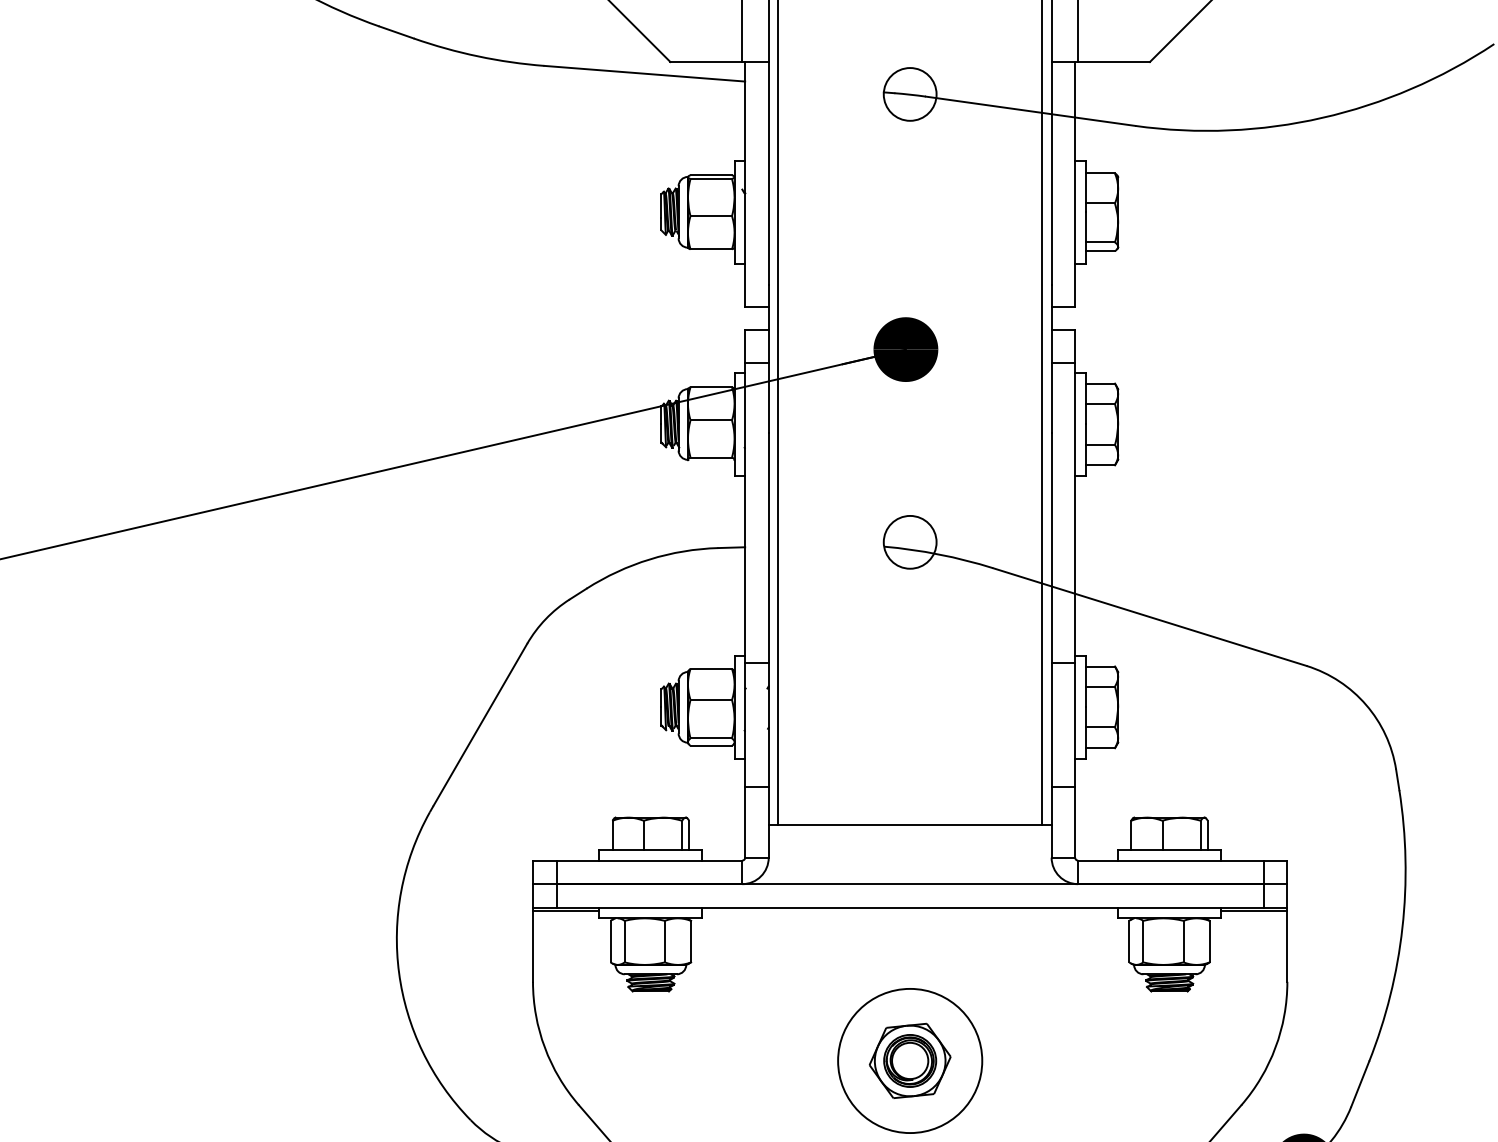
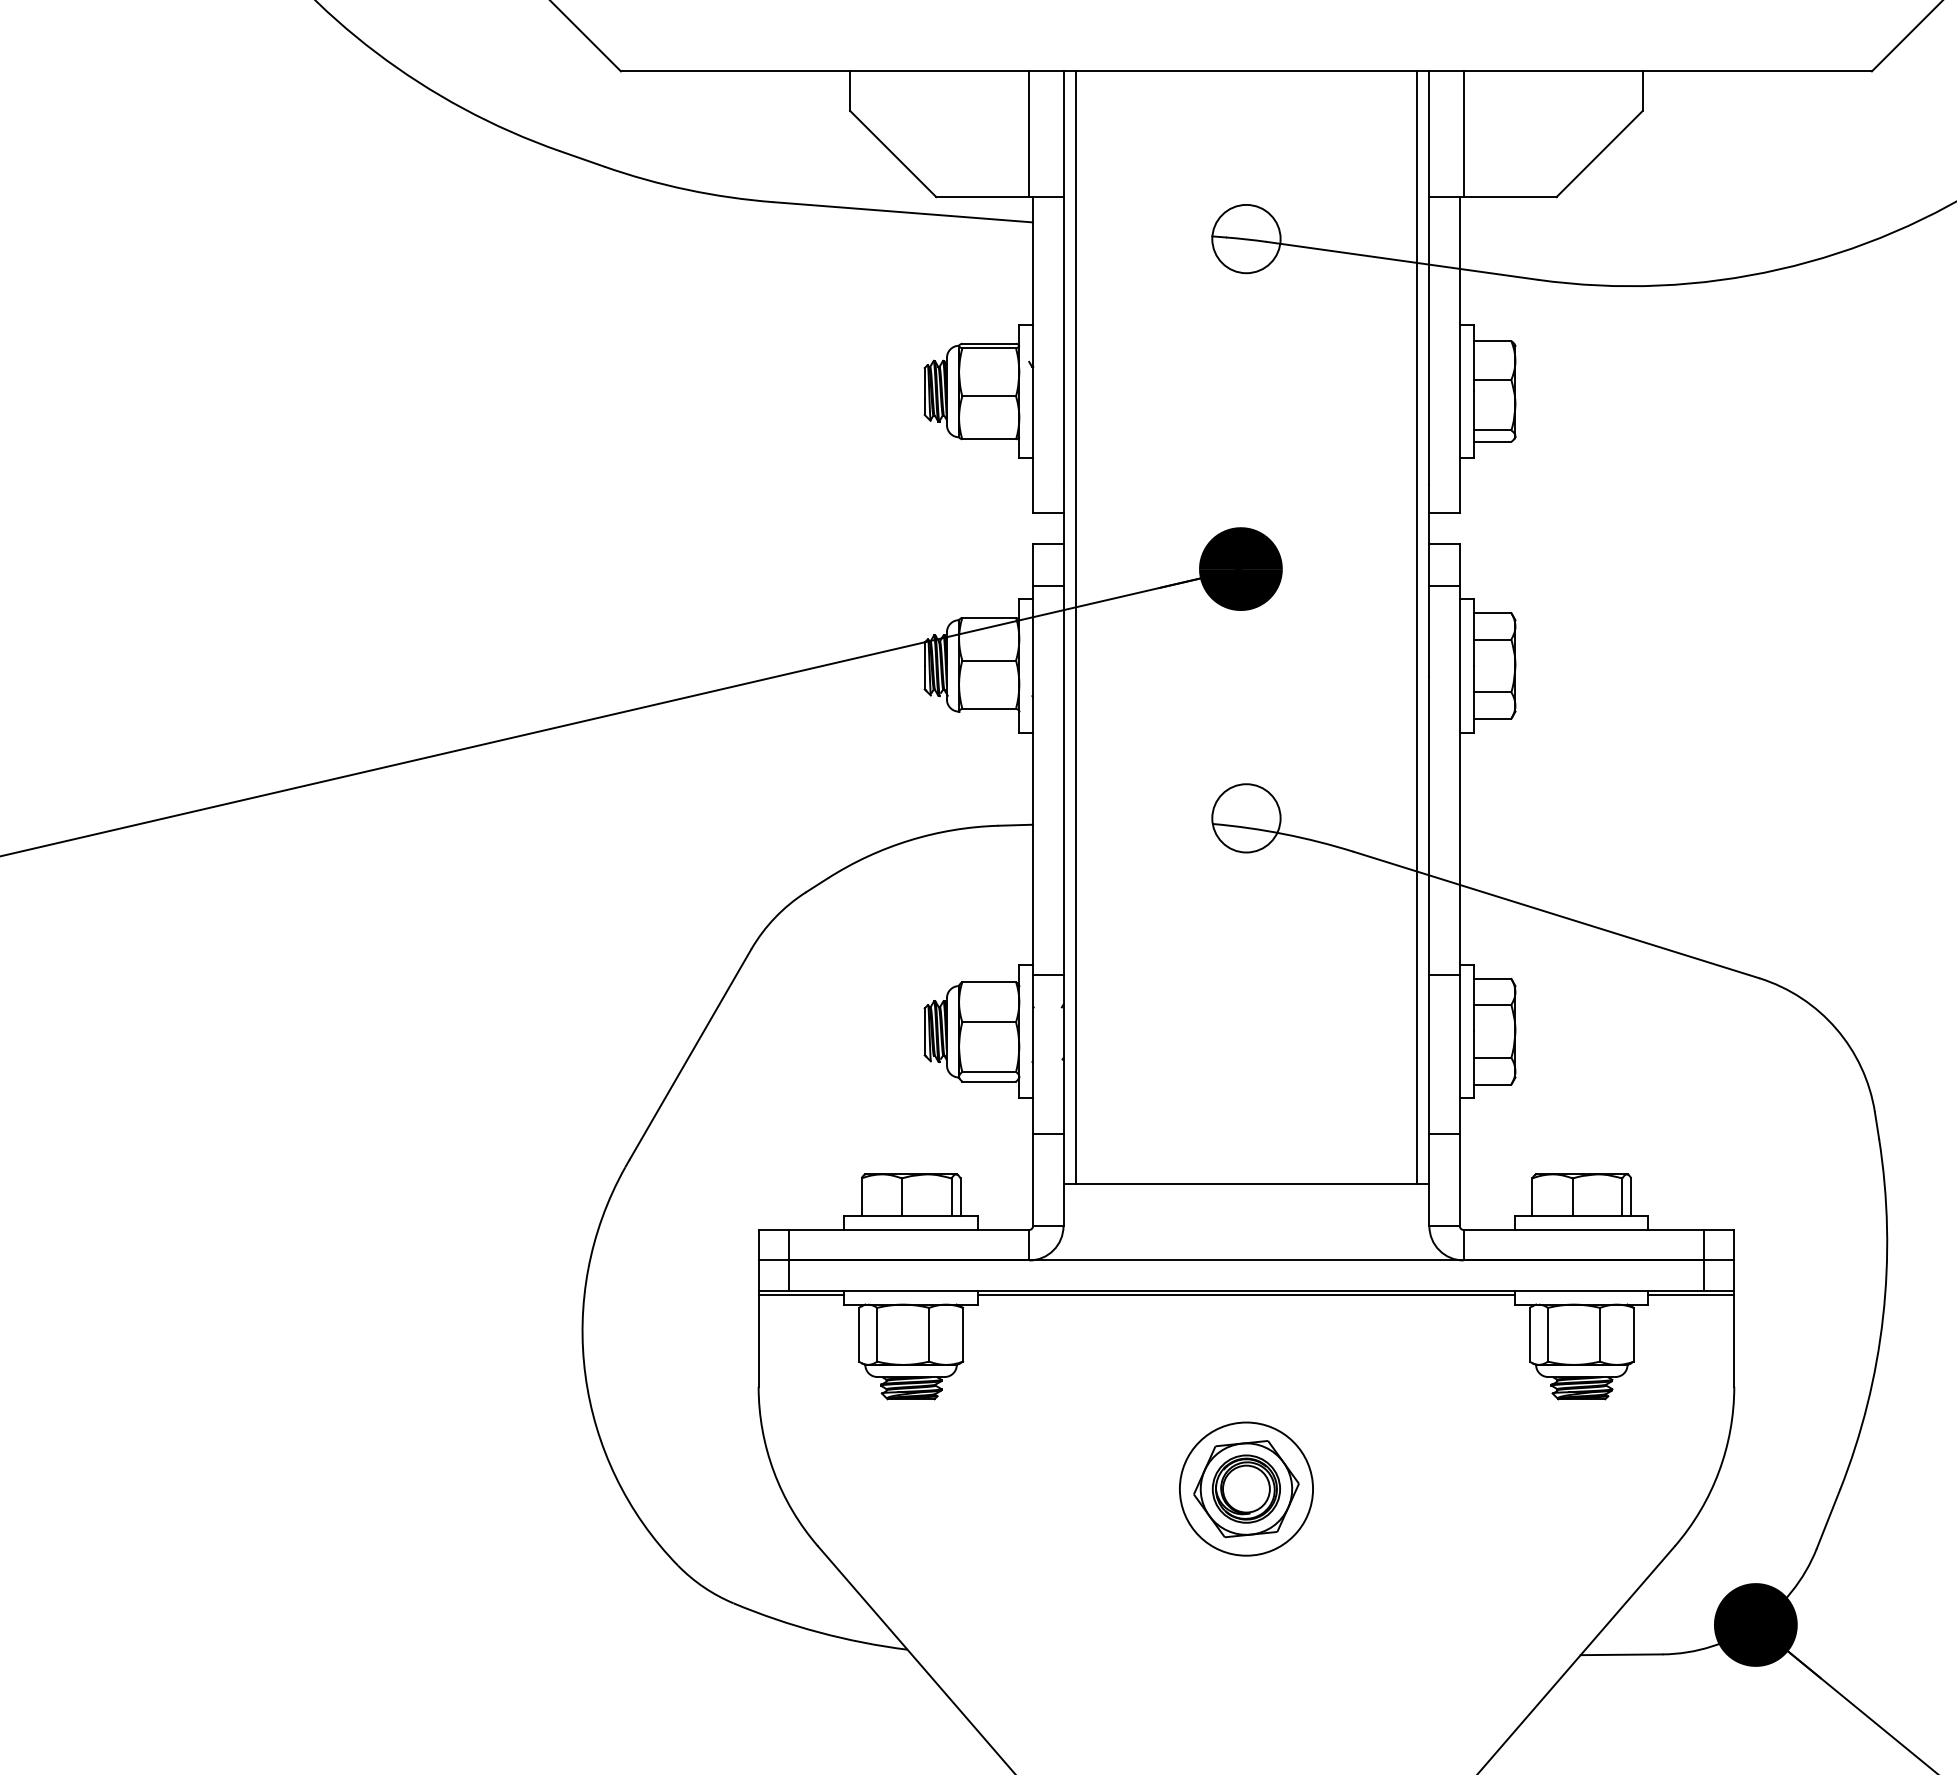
line: (910, 910) -> (1246, 1294), added
circle: (910, 1060) -> (1246, 1488), size x0.71

